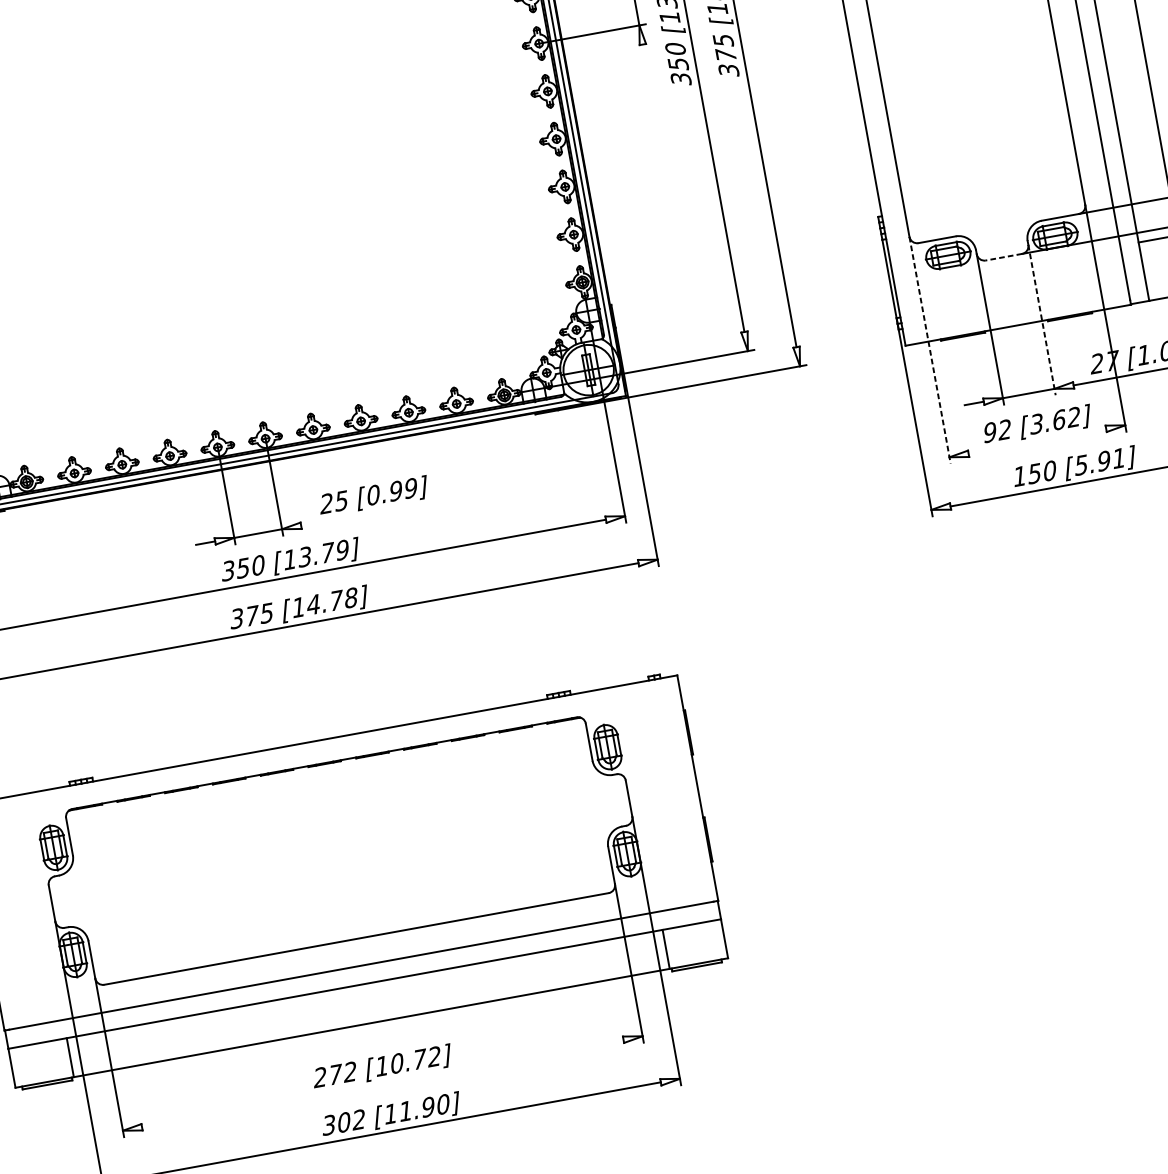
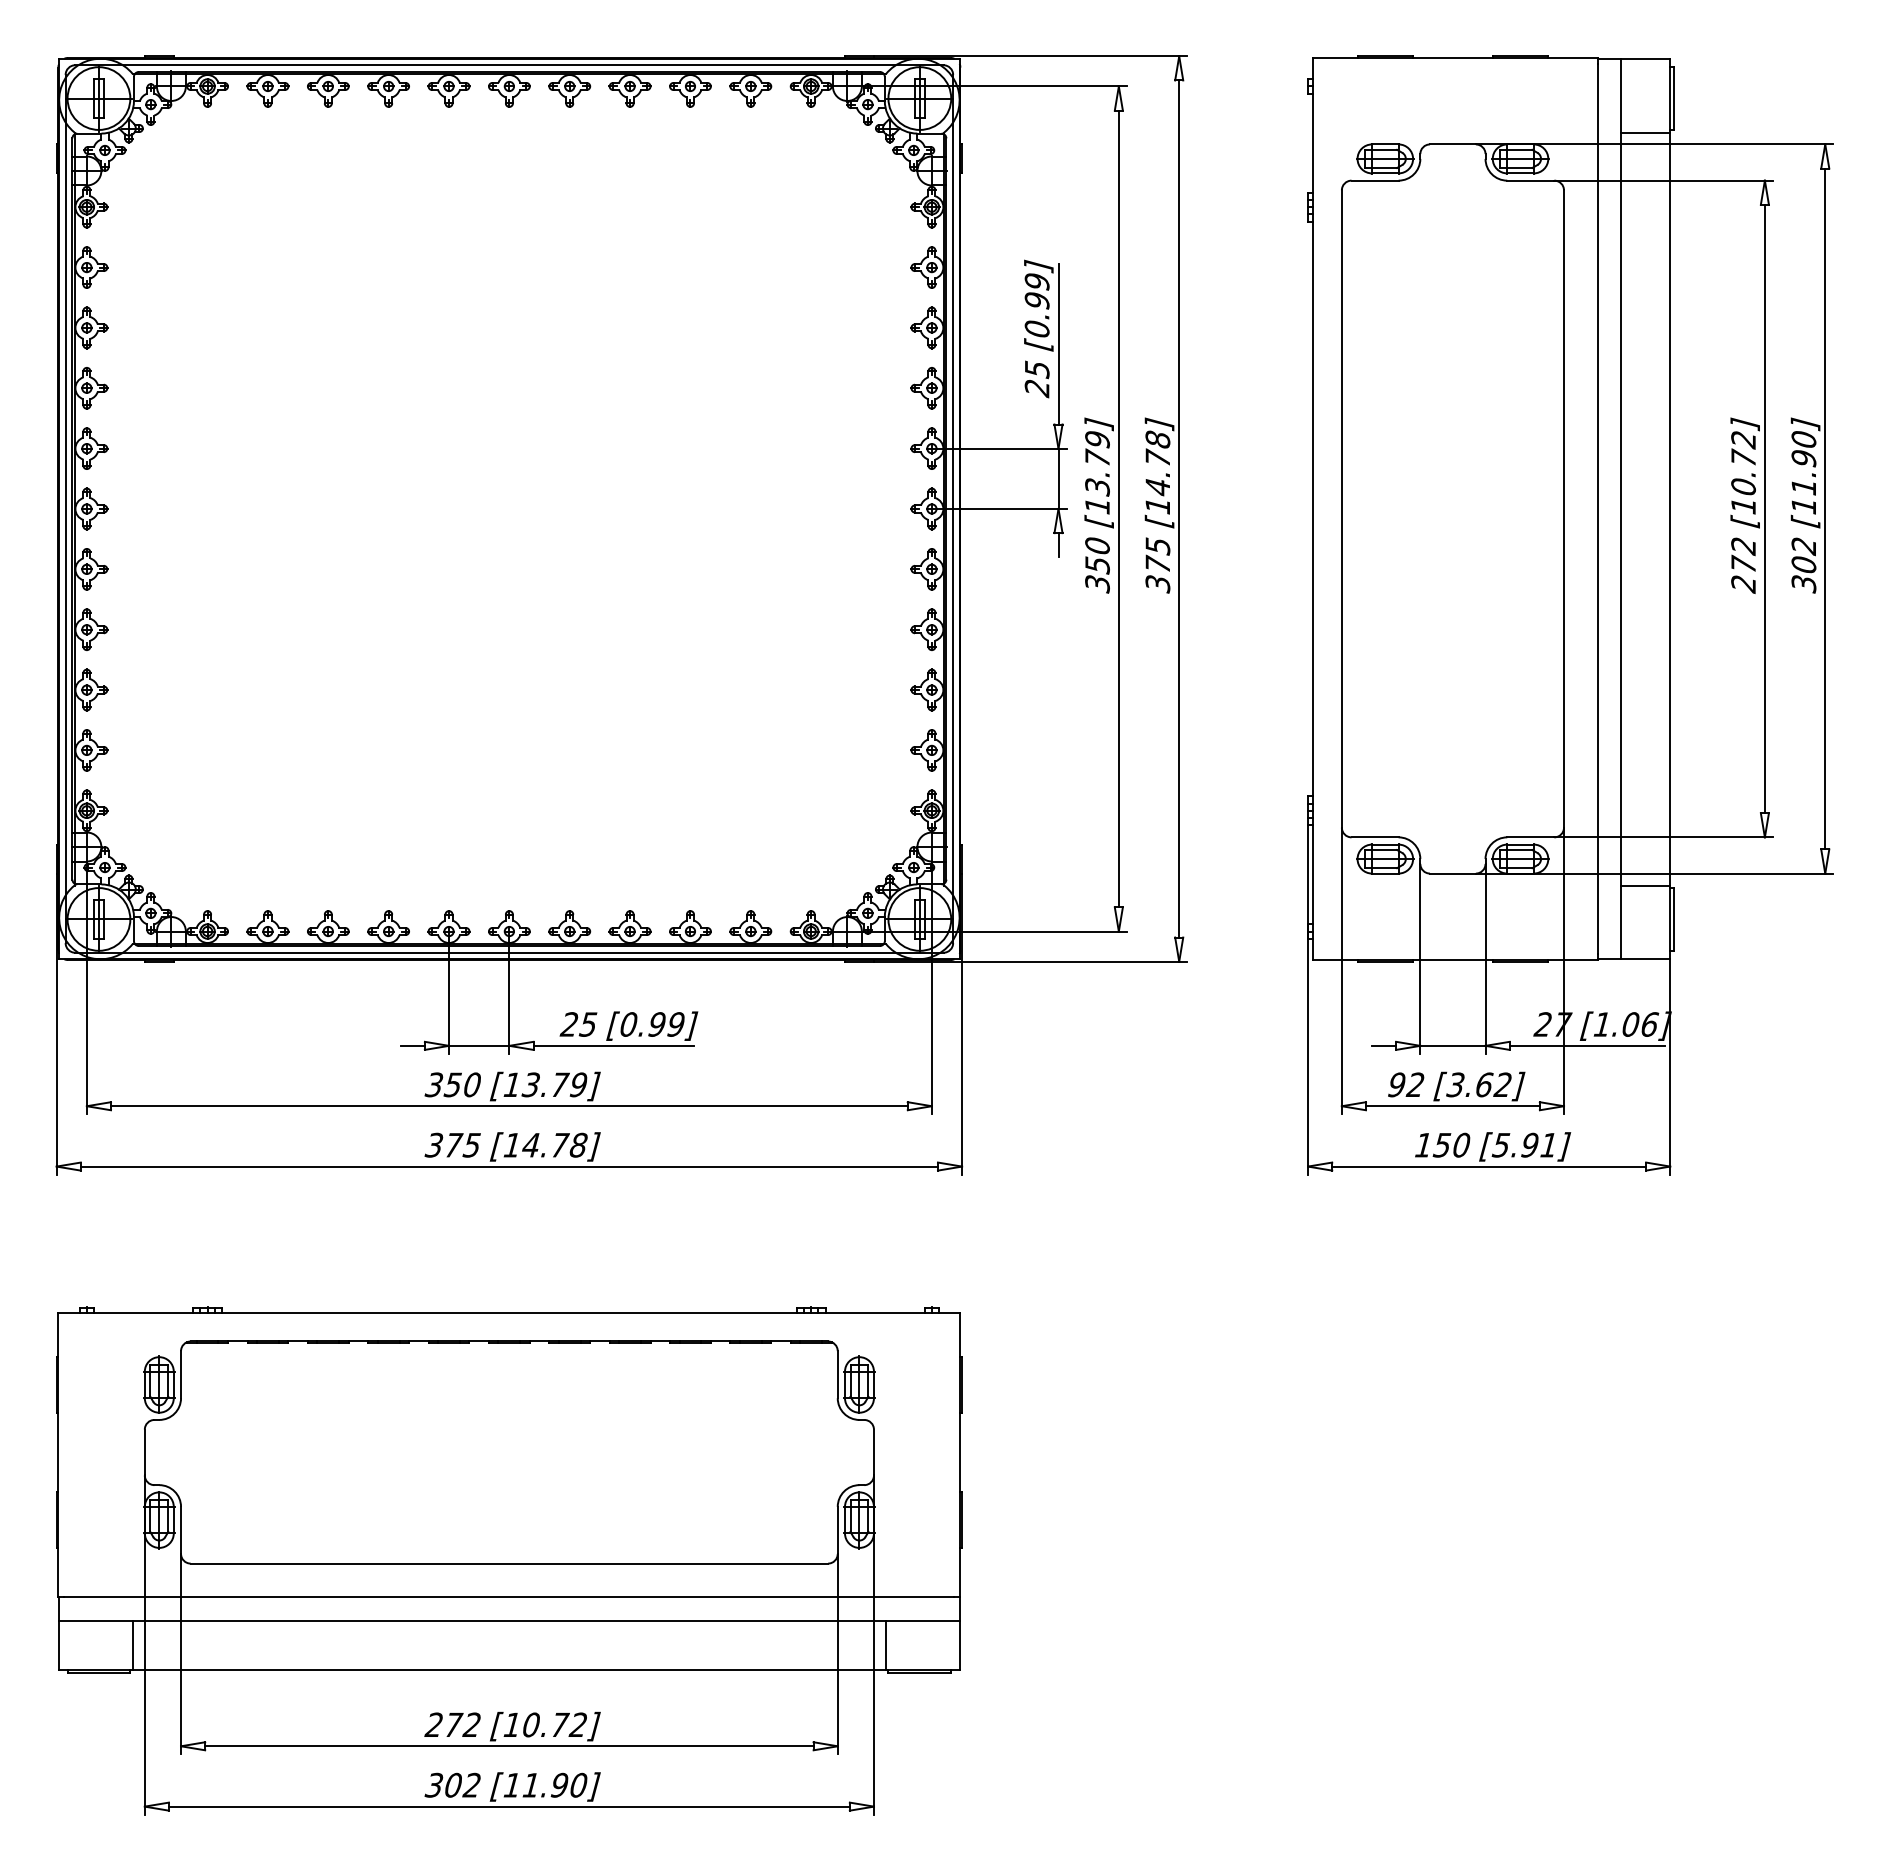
line: (644, 54) -> (1058, 545), added
line: (1003, 257) -> (1452, 873), dashed -> solid
line: (1041, 319) -> (1485, 958), dashed -> solid
line: (929, 350) -> (1341, 971), dashed -> solid
line: (1037, 441) -> (1452, 1106), added
line: (364, 513) -> (613, 1045), added
line: (382, 1083) -> (509, 1746), added

